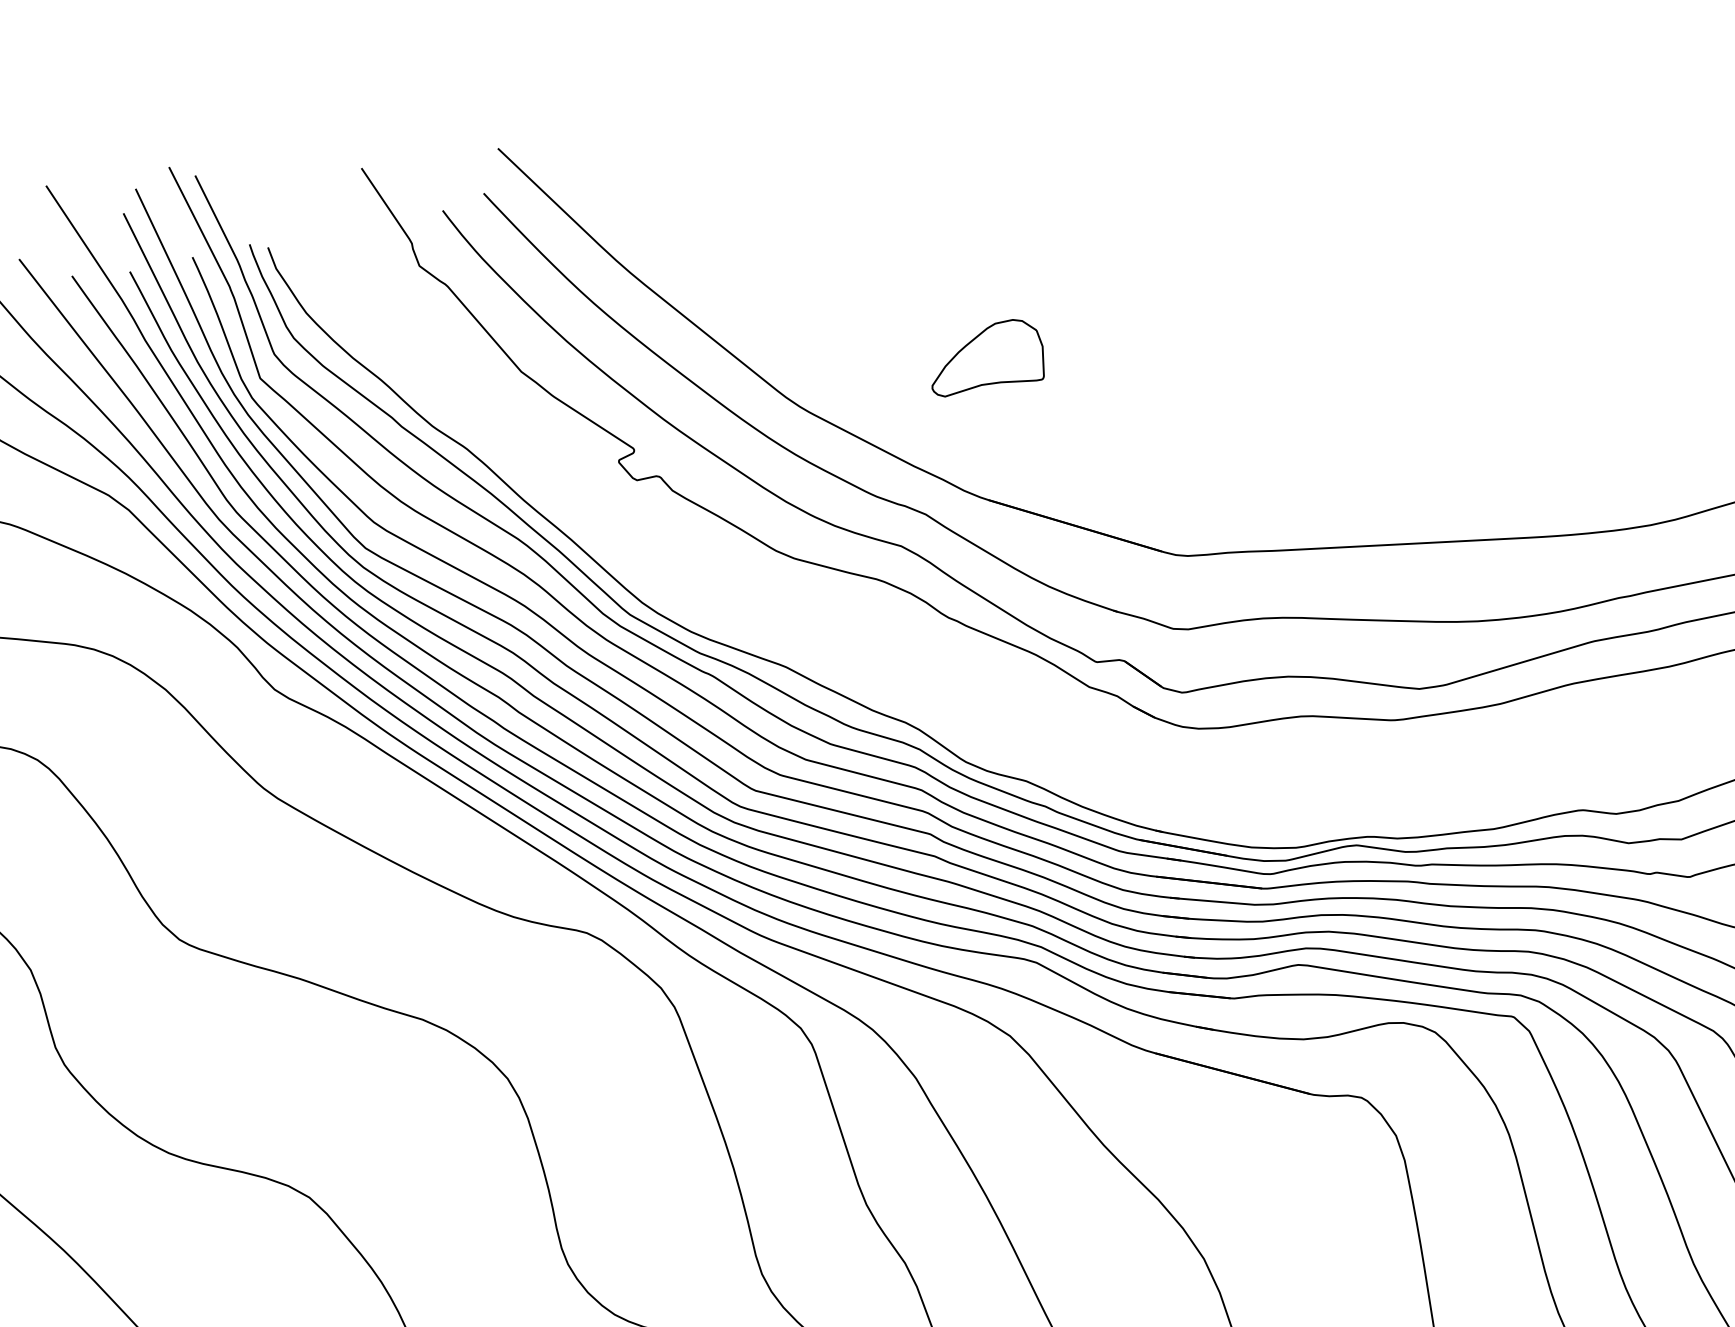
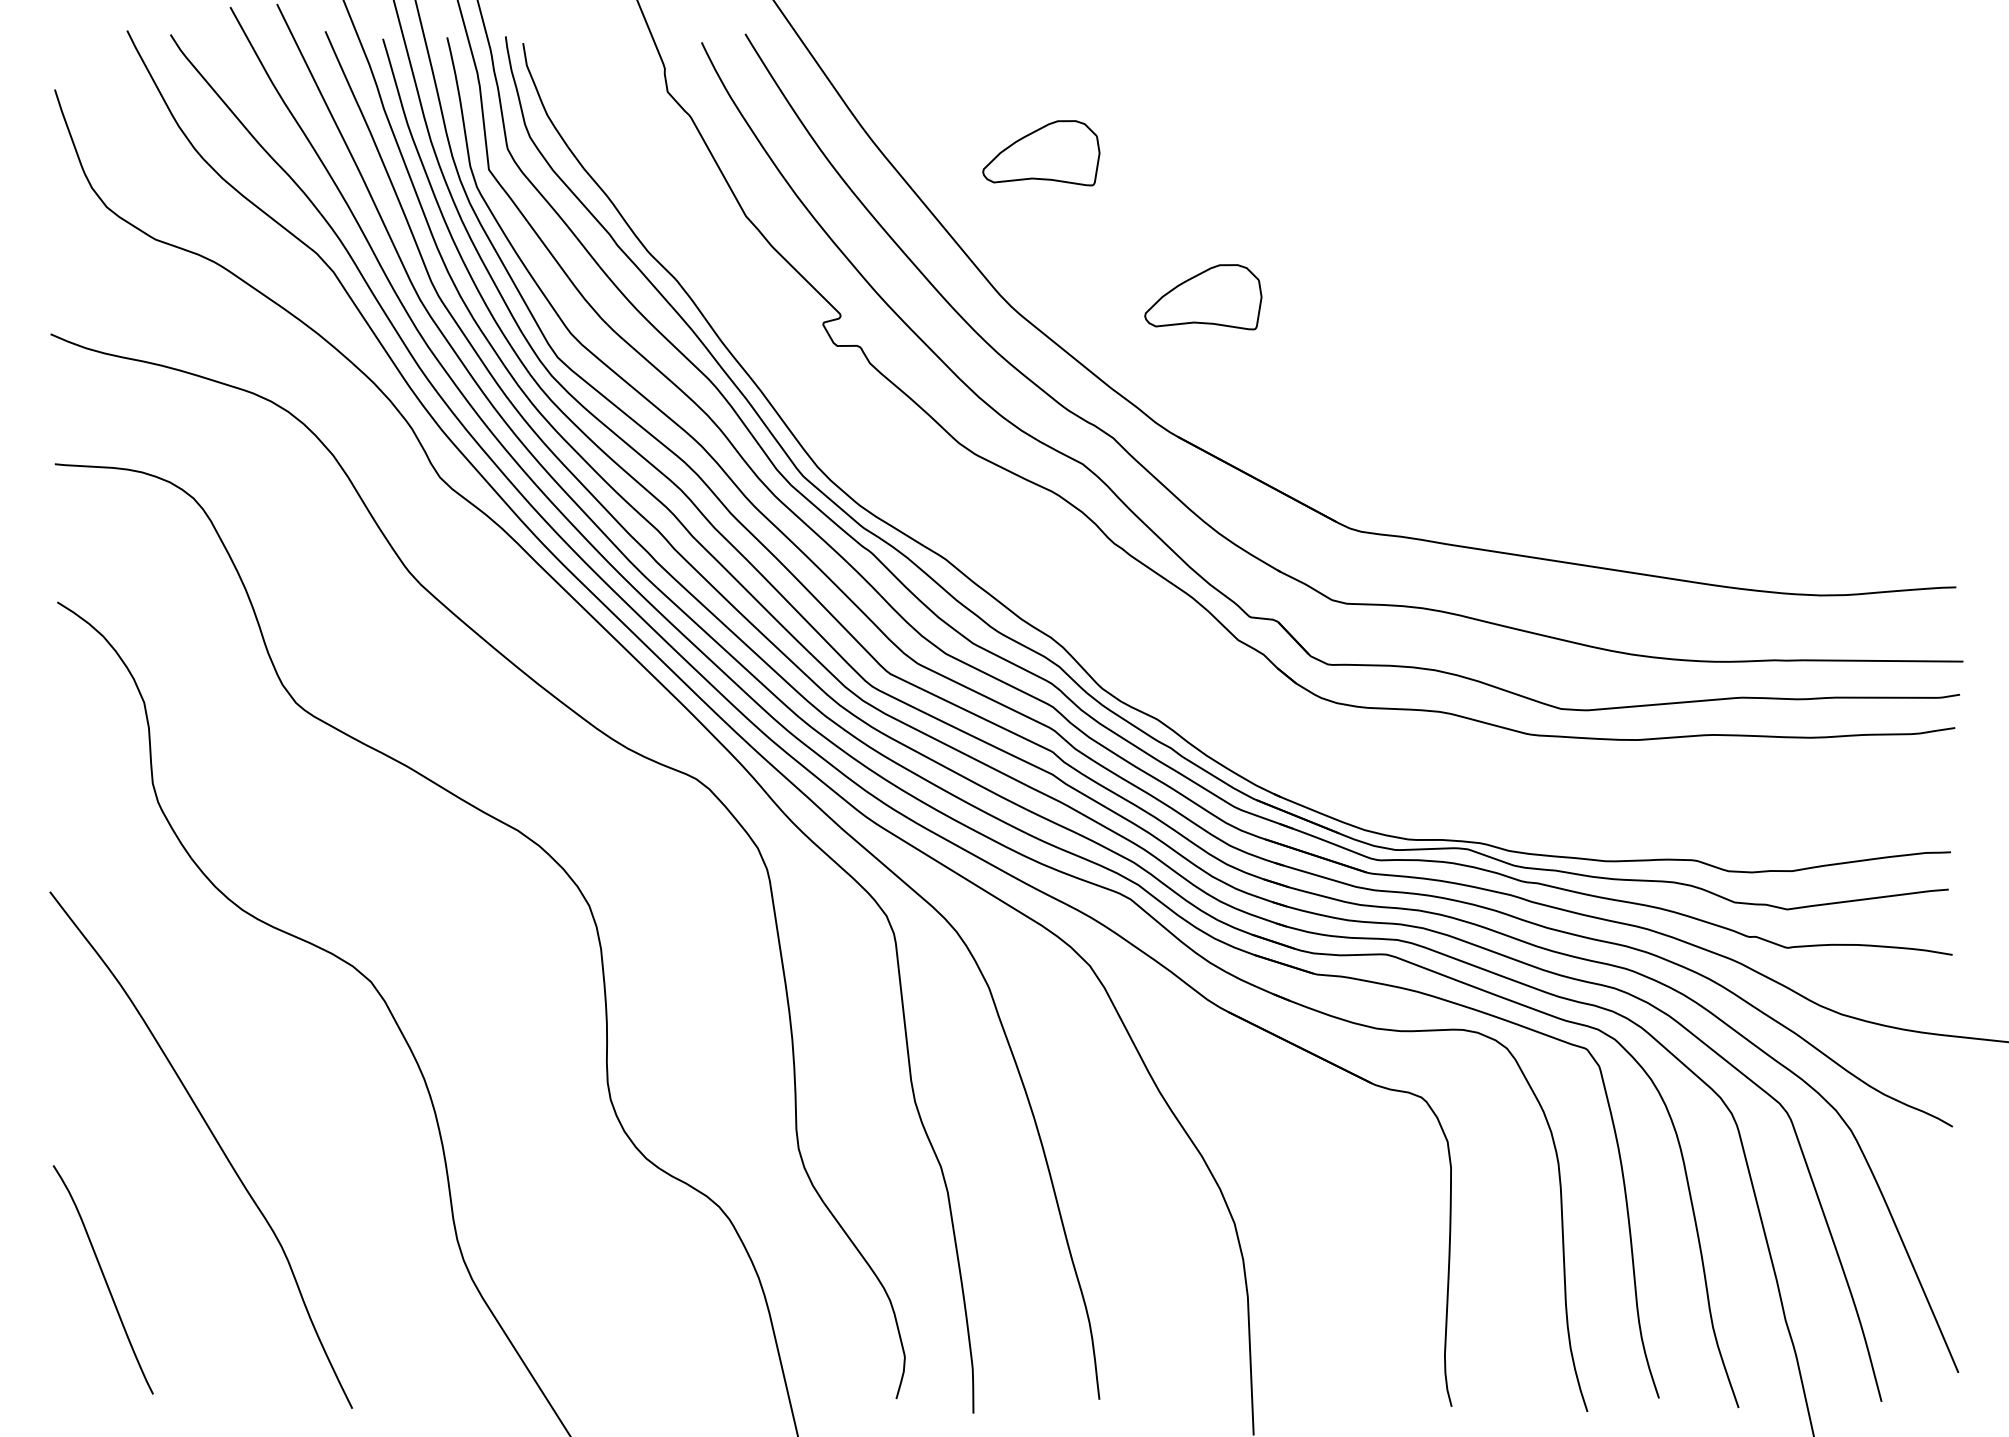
part: (797, 250) -> (1041, 153), added

